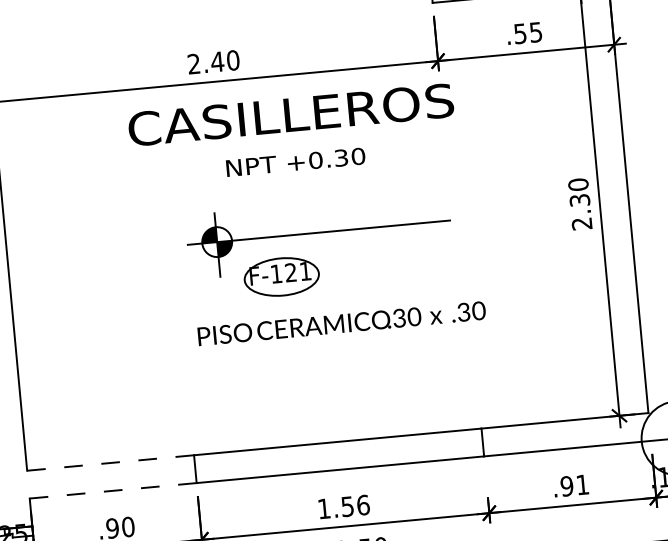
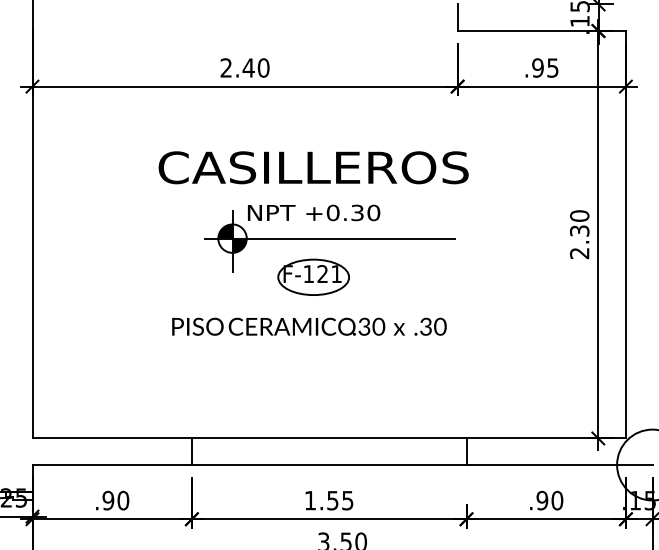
text: (519, 33) -> (537, 67), .55 -> .95
text: (292, 134) -> (313, 186), moved
part: (281, 276) -> (313, 276), moved
text: (341, 323) -> (309, 326), moved
line: (110, 463) -> (112, 438), dashed -> solid
text: (582, 484) -> (557, 500), .91 -> .90
line: (113, 491) -> (112, 465), dashed -> solid
text: (362, 505) -> (347, 500), 1.56 -> 1.55

